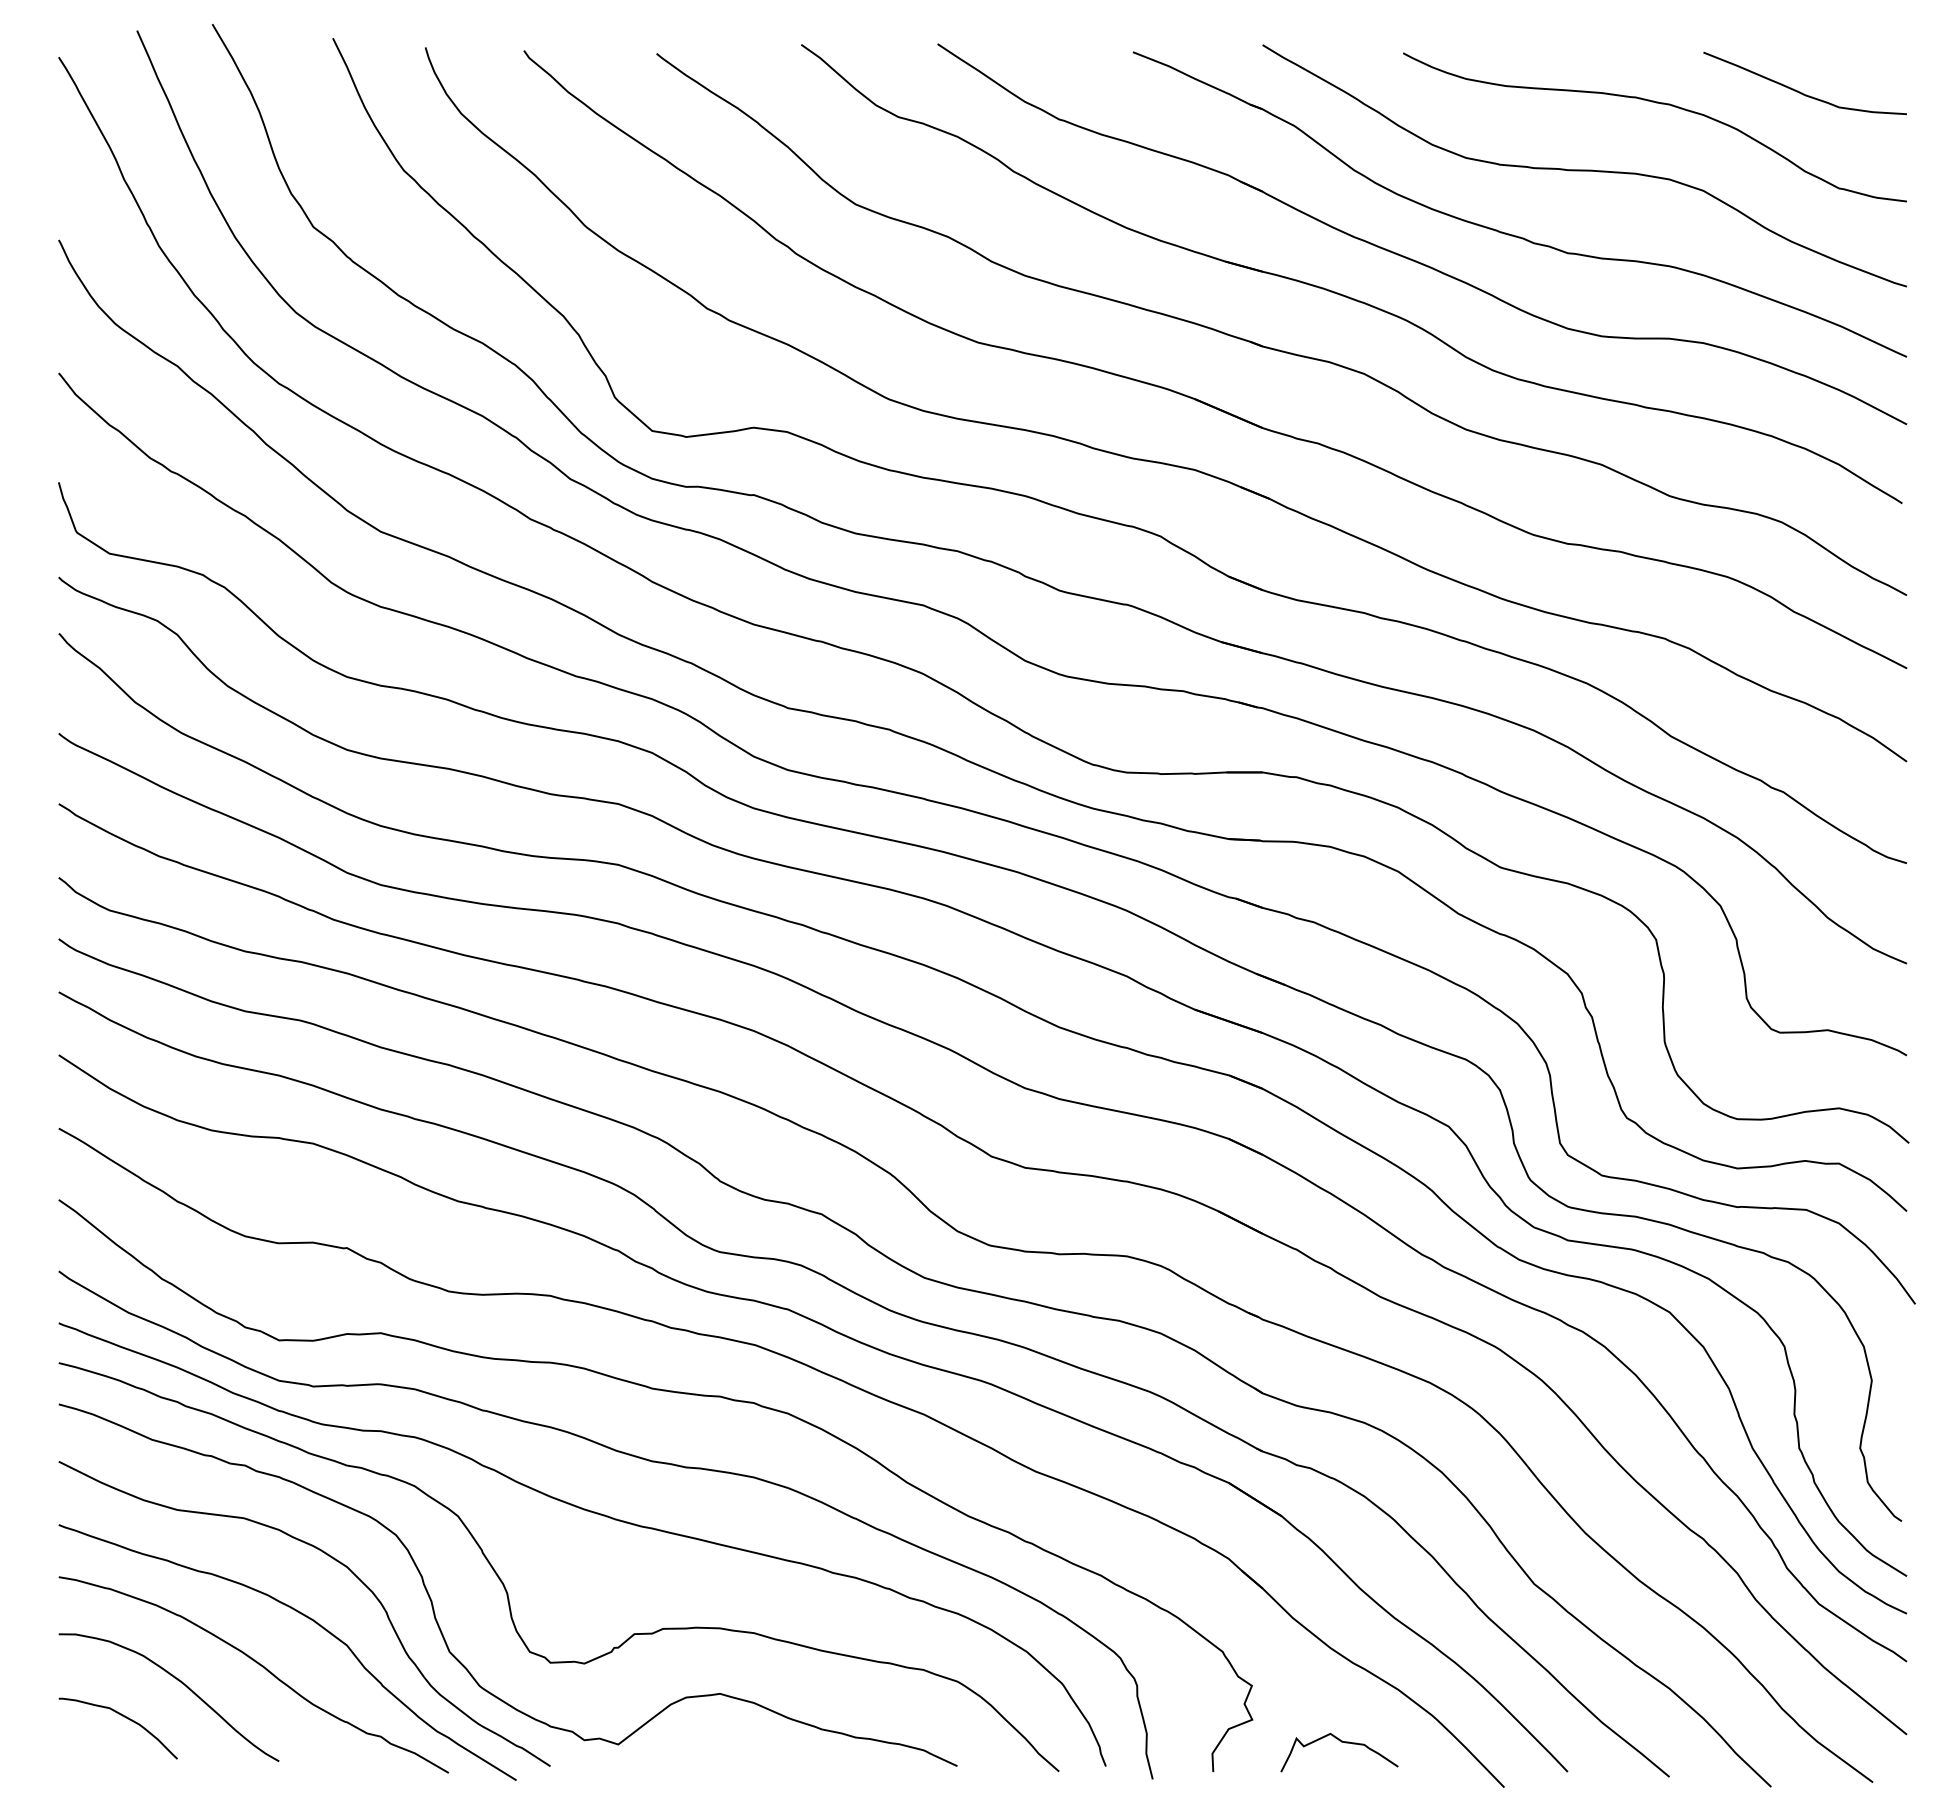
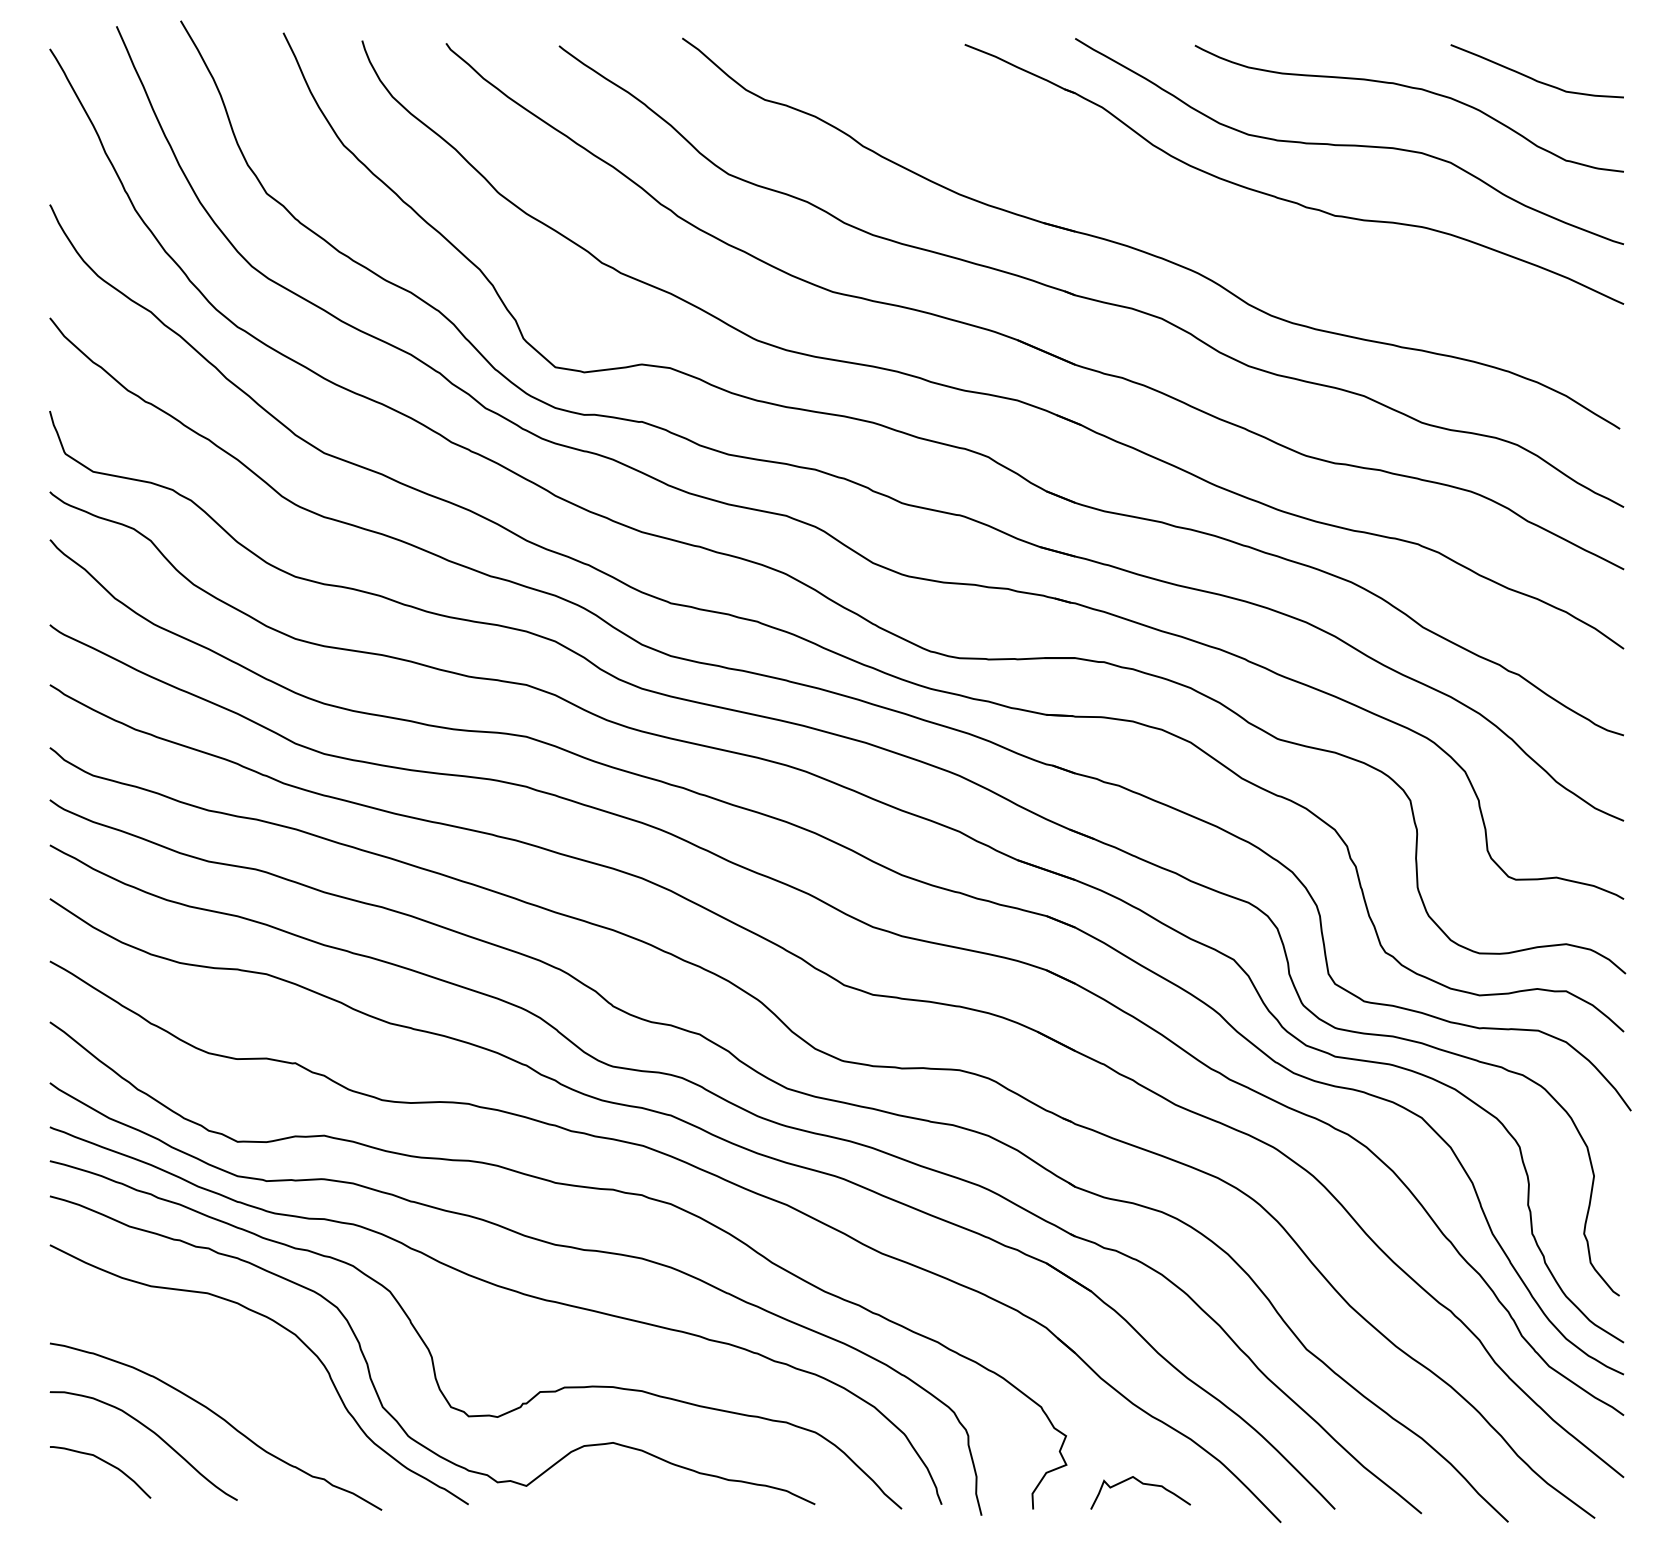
part: (1411, 258) -> (1202, 220), removed
curve: (309, 1619) -> (263, 1379), removed

